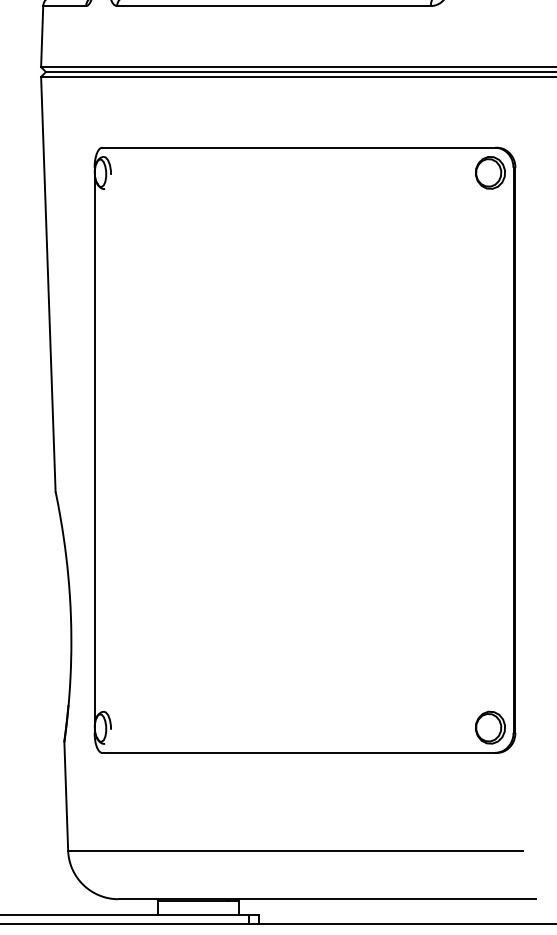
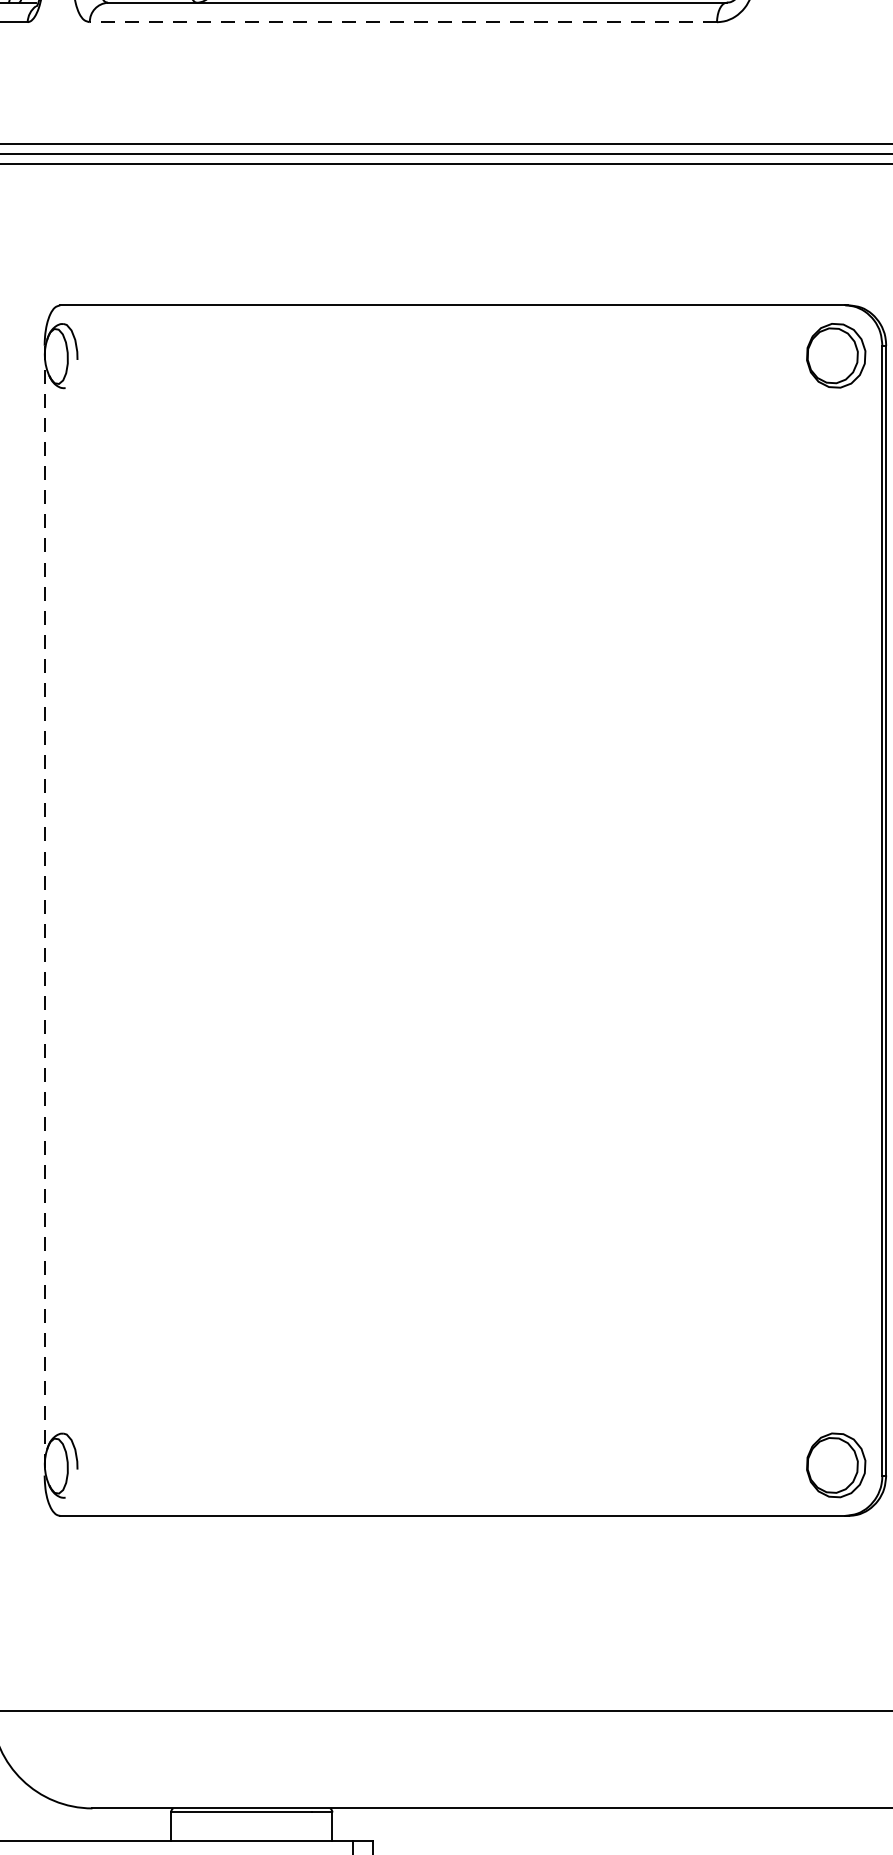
line: (274, 6) -> (404, 23), solid -> dashed
line: (94, 450) -> (44, 910), solid -> dashed

